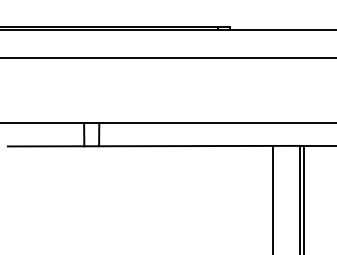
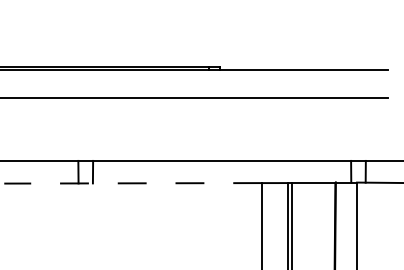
line: (140, 146) -> (133, 183), solid -> dashed

